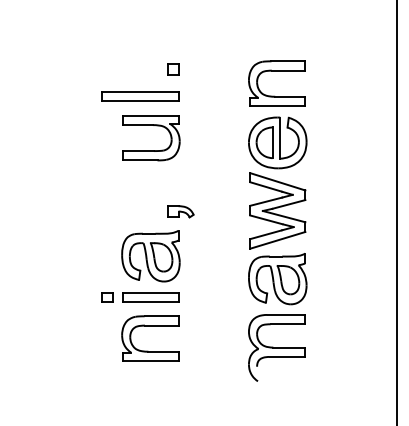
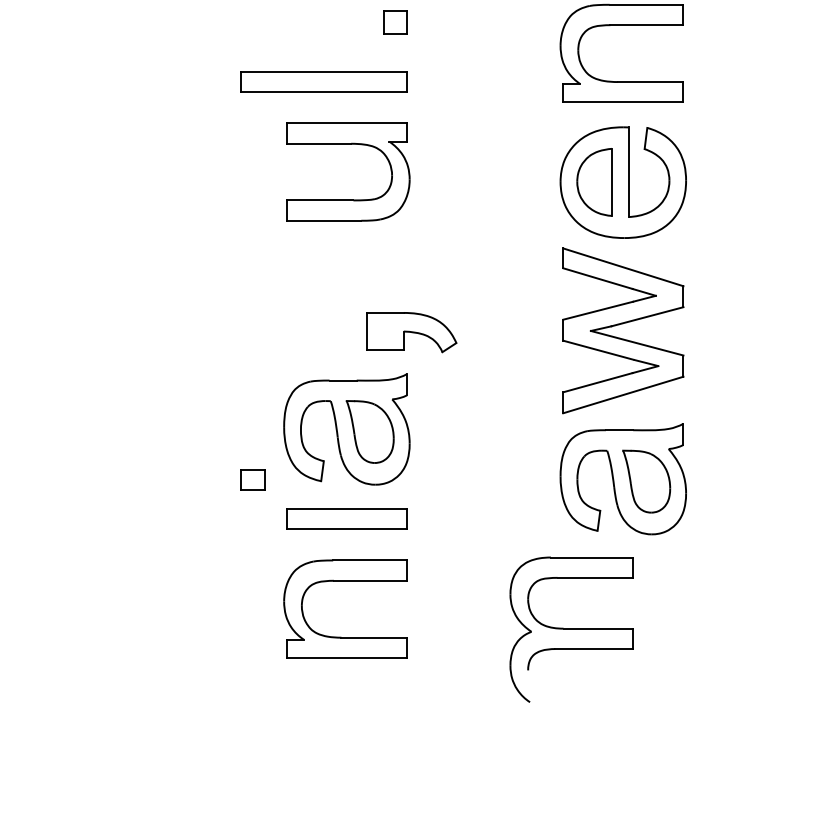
part: (180, 211) -> (411, 332), size x1.6
part: (107, 297) -> (252, 480), moved
part: (276, 347) -> (570, 628), moved

